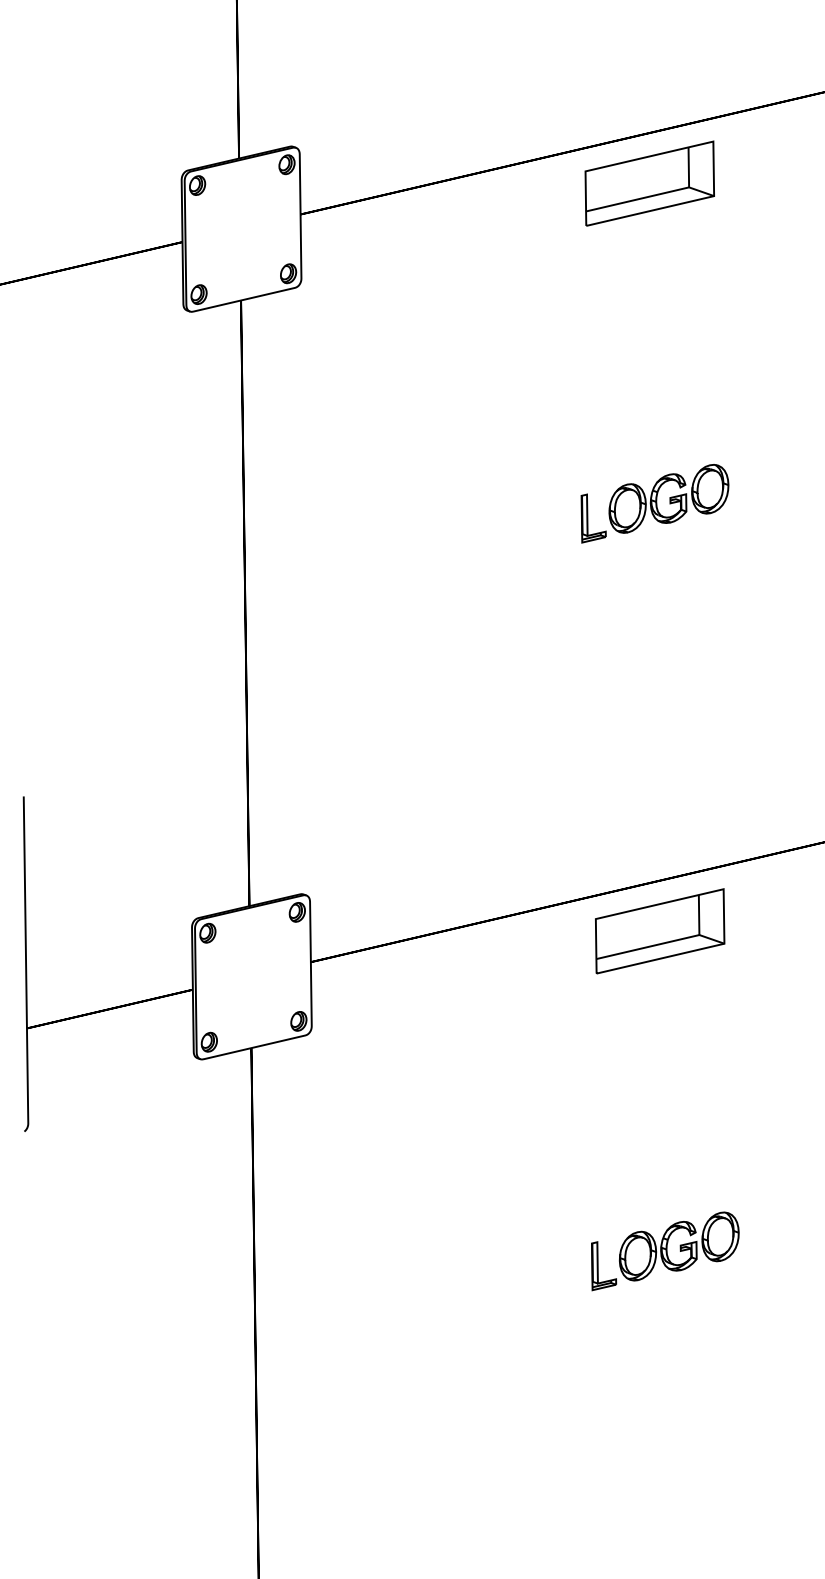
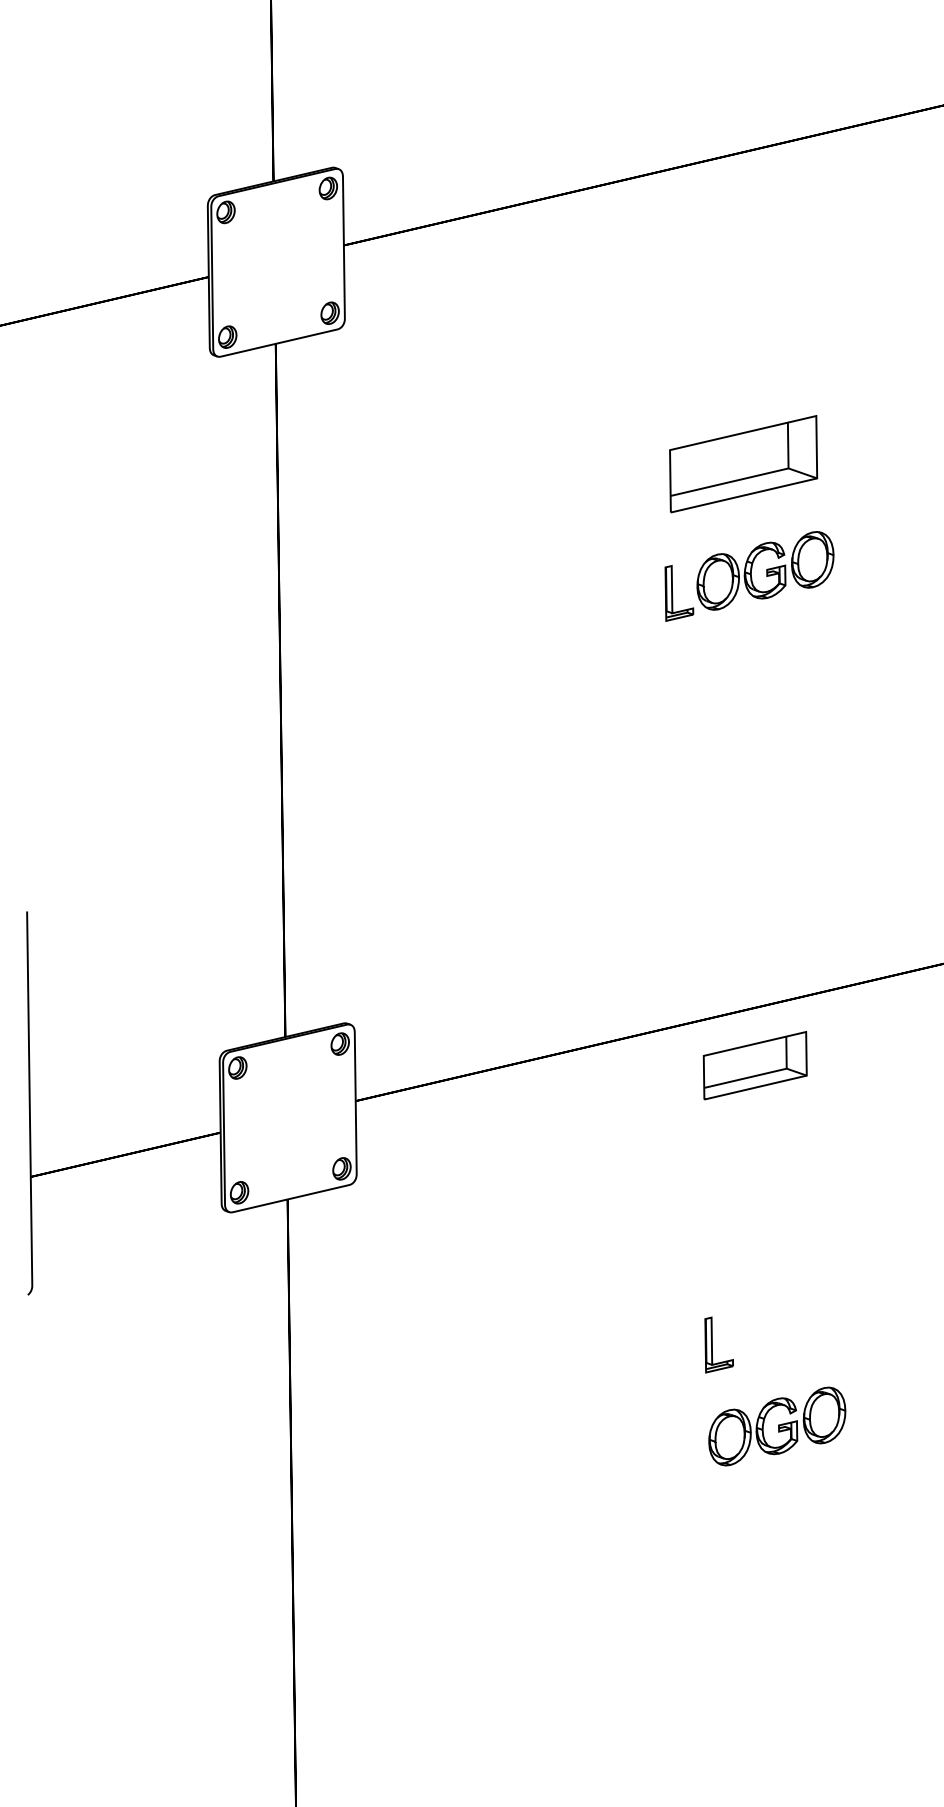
part: (649, 183) -> (743, 464), moved
part: (659, 931) -> (754, 1065), size x0.7
part: (603, 1265) -> (718, 1344), moved

